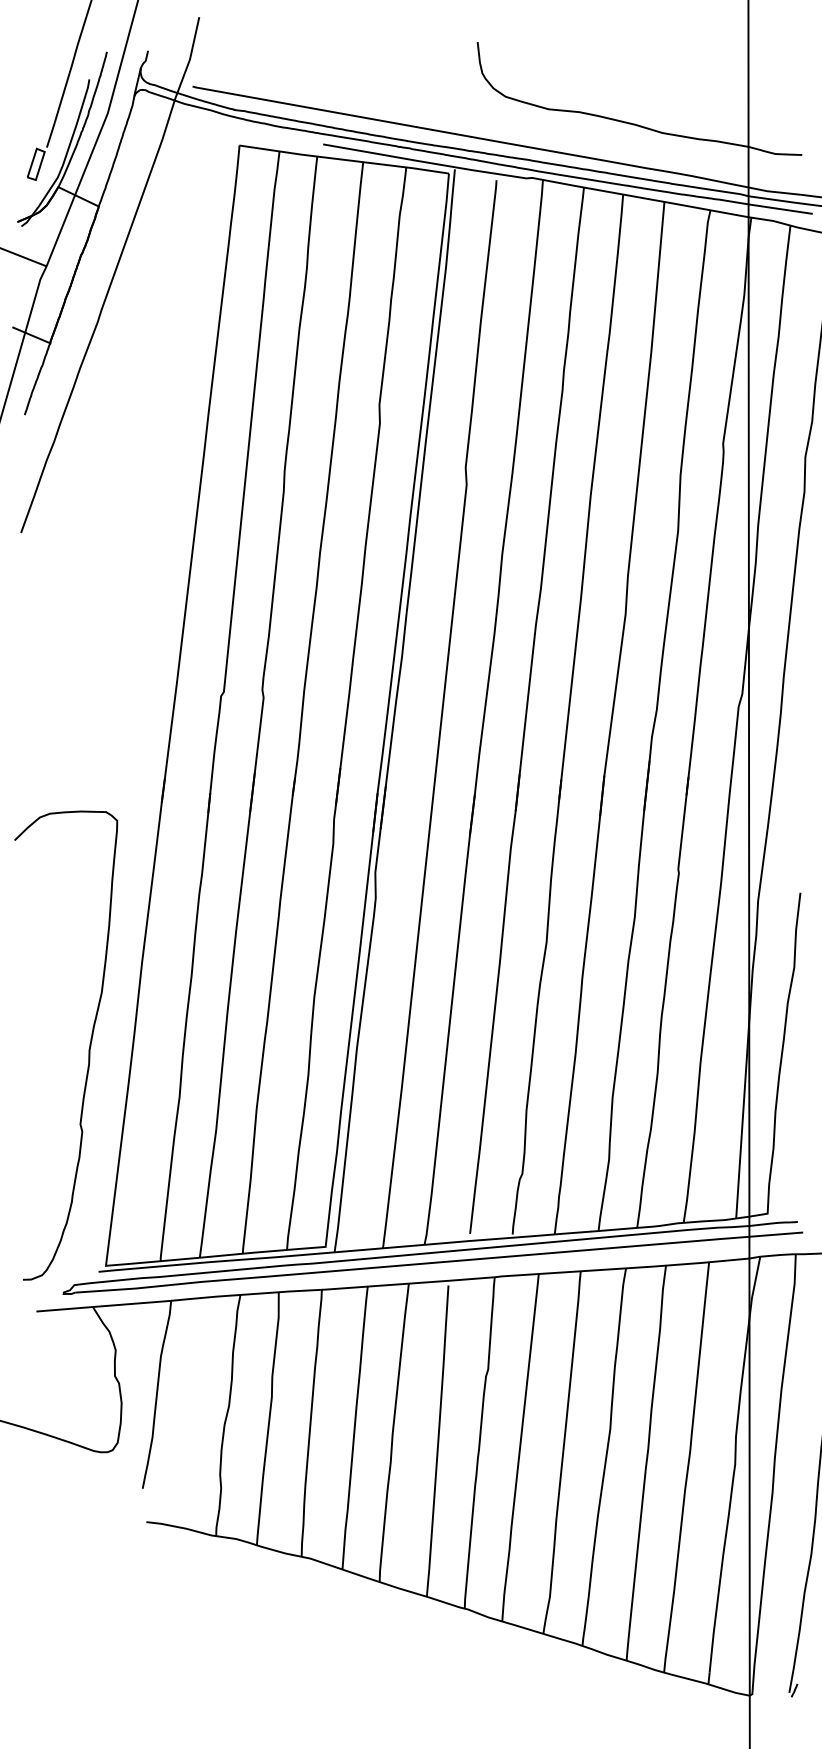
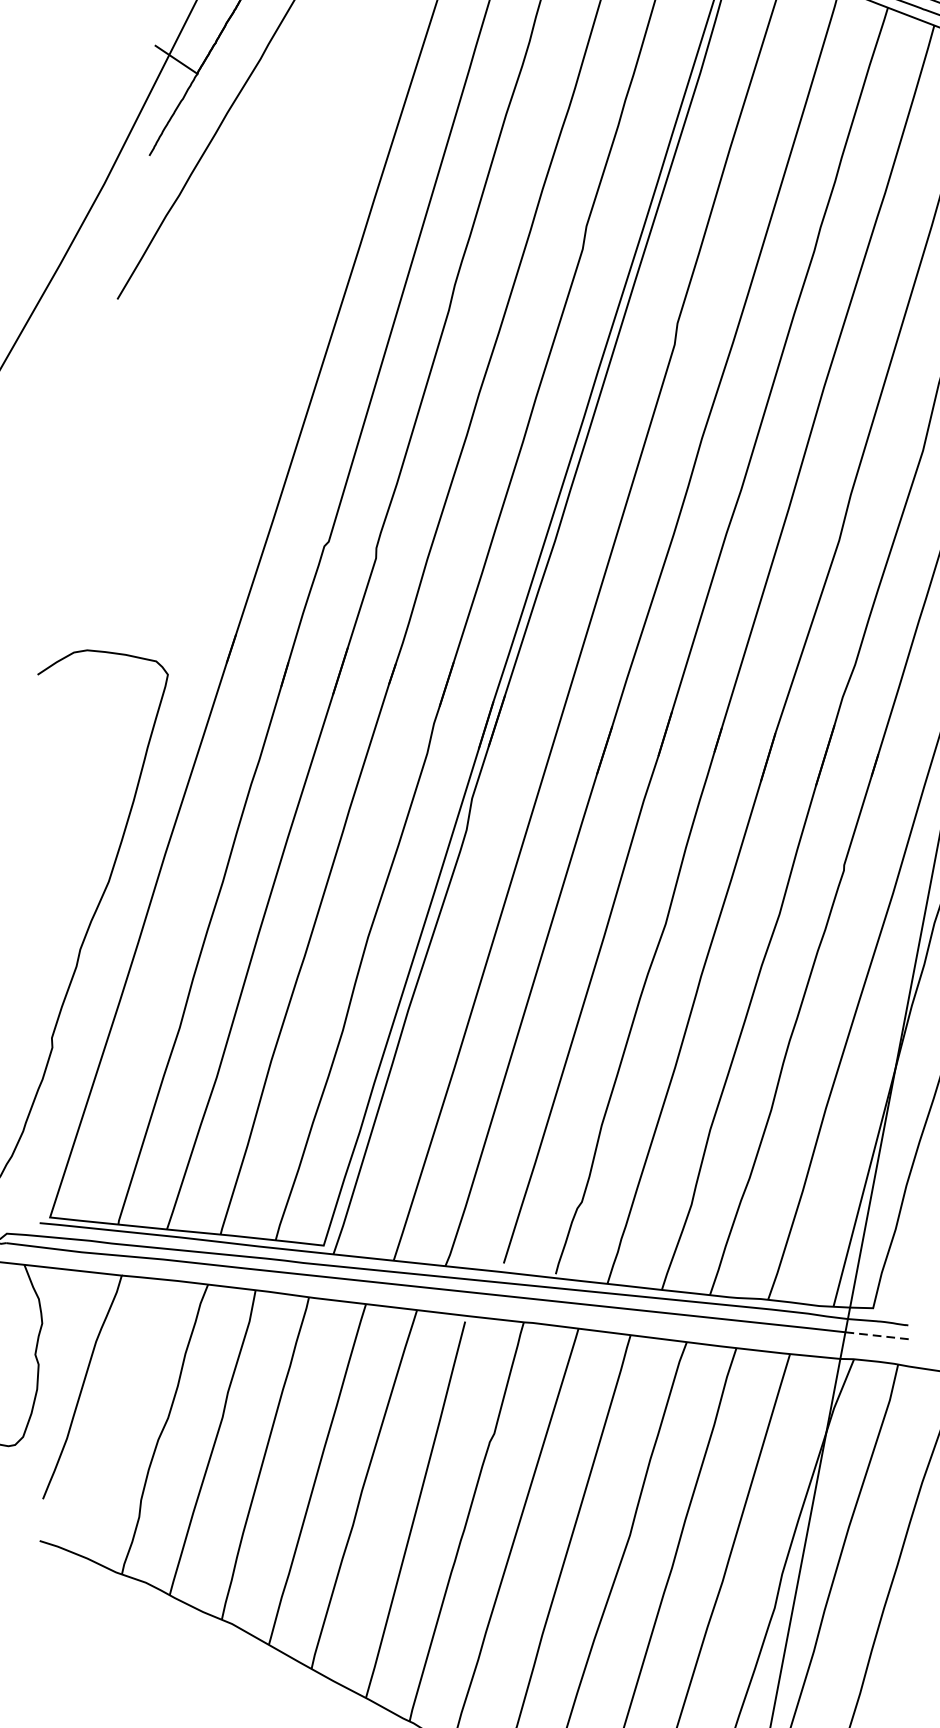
line: (776, 1234) -> (879, 1335), solid -> dashed

